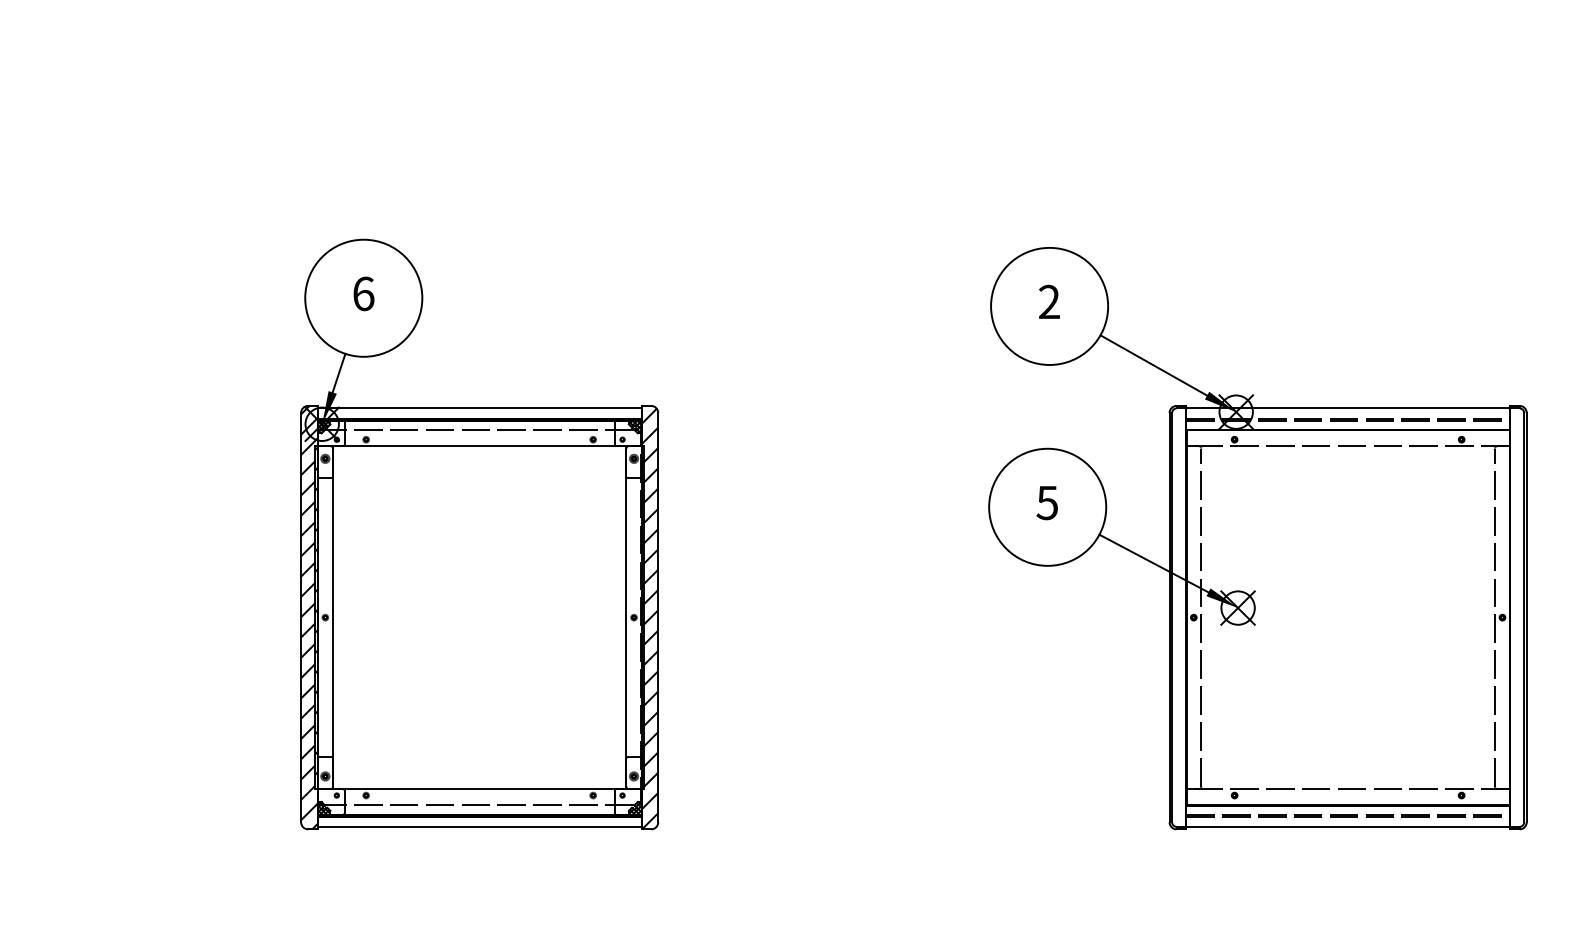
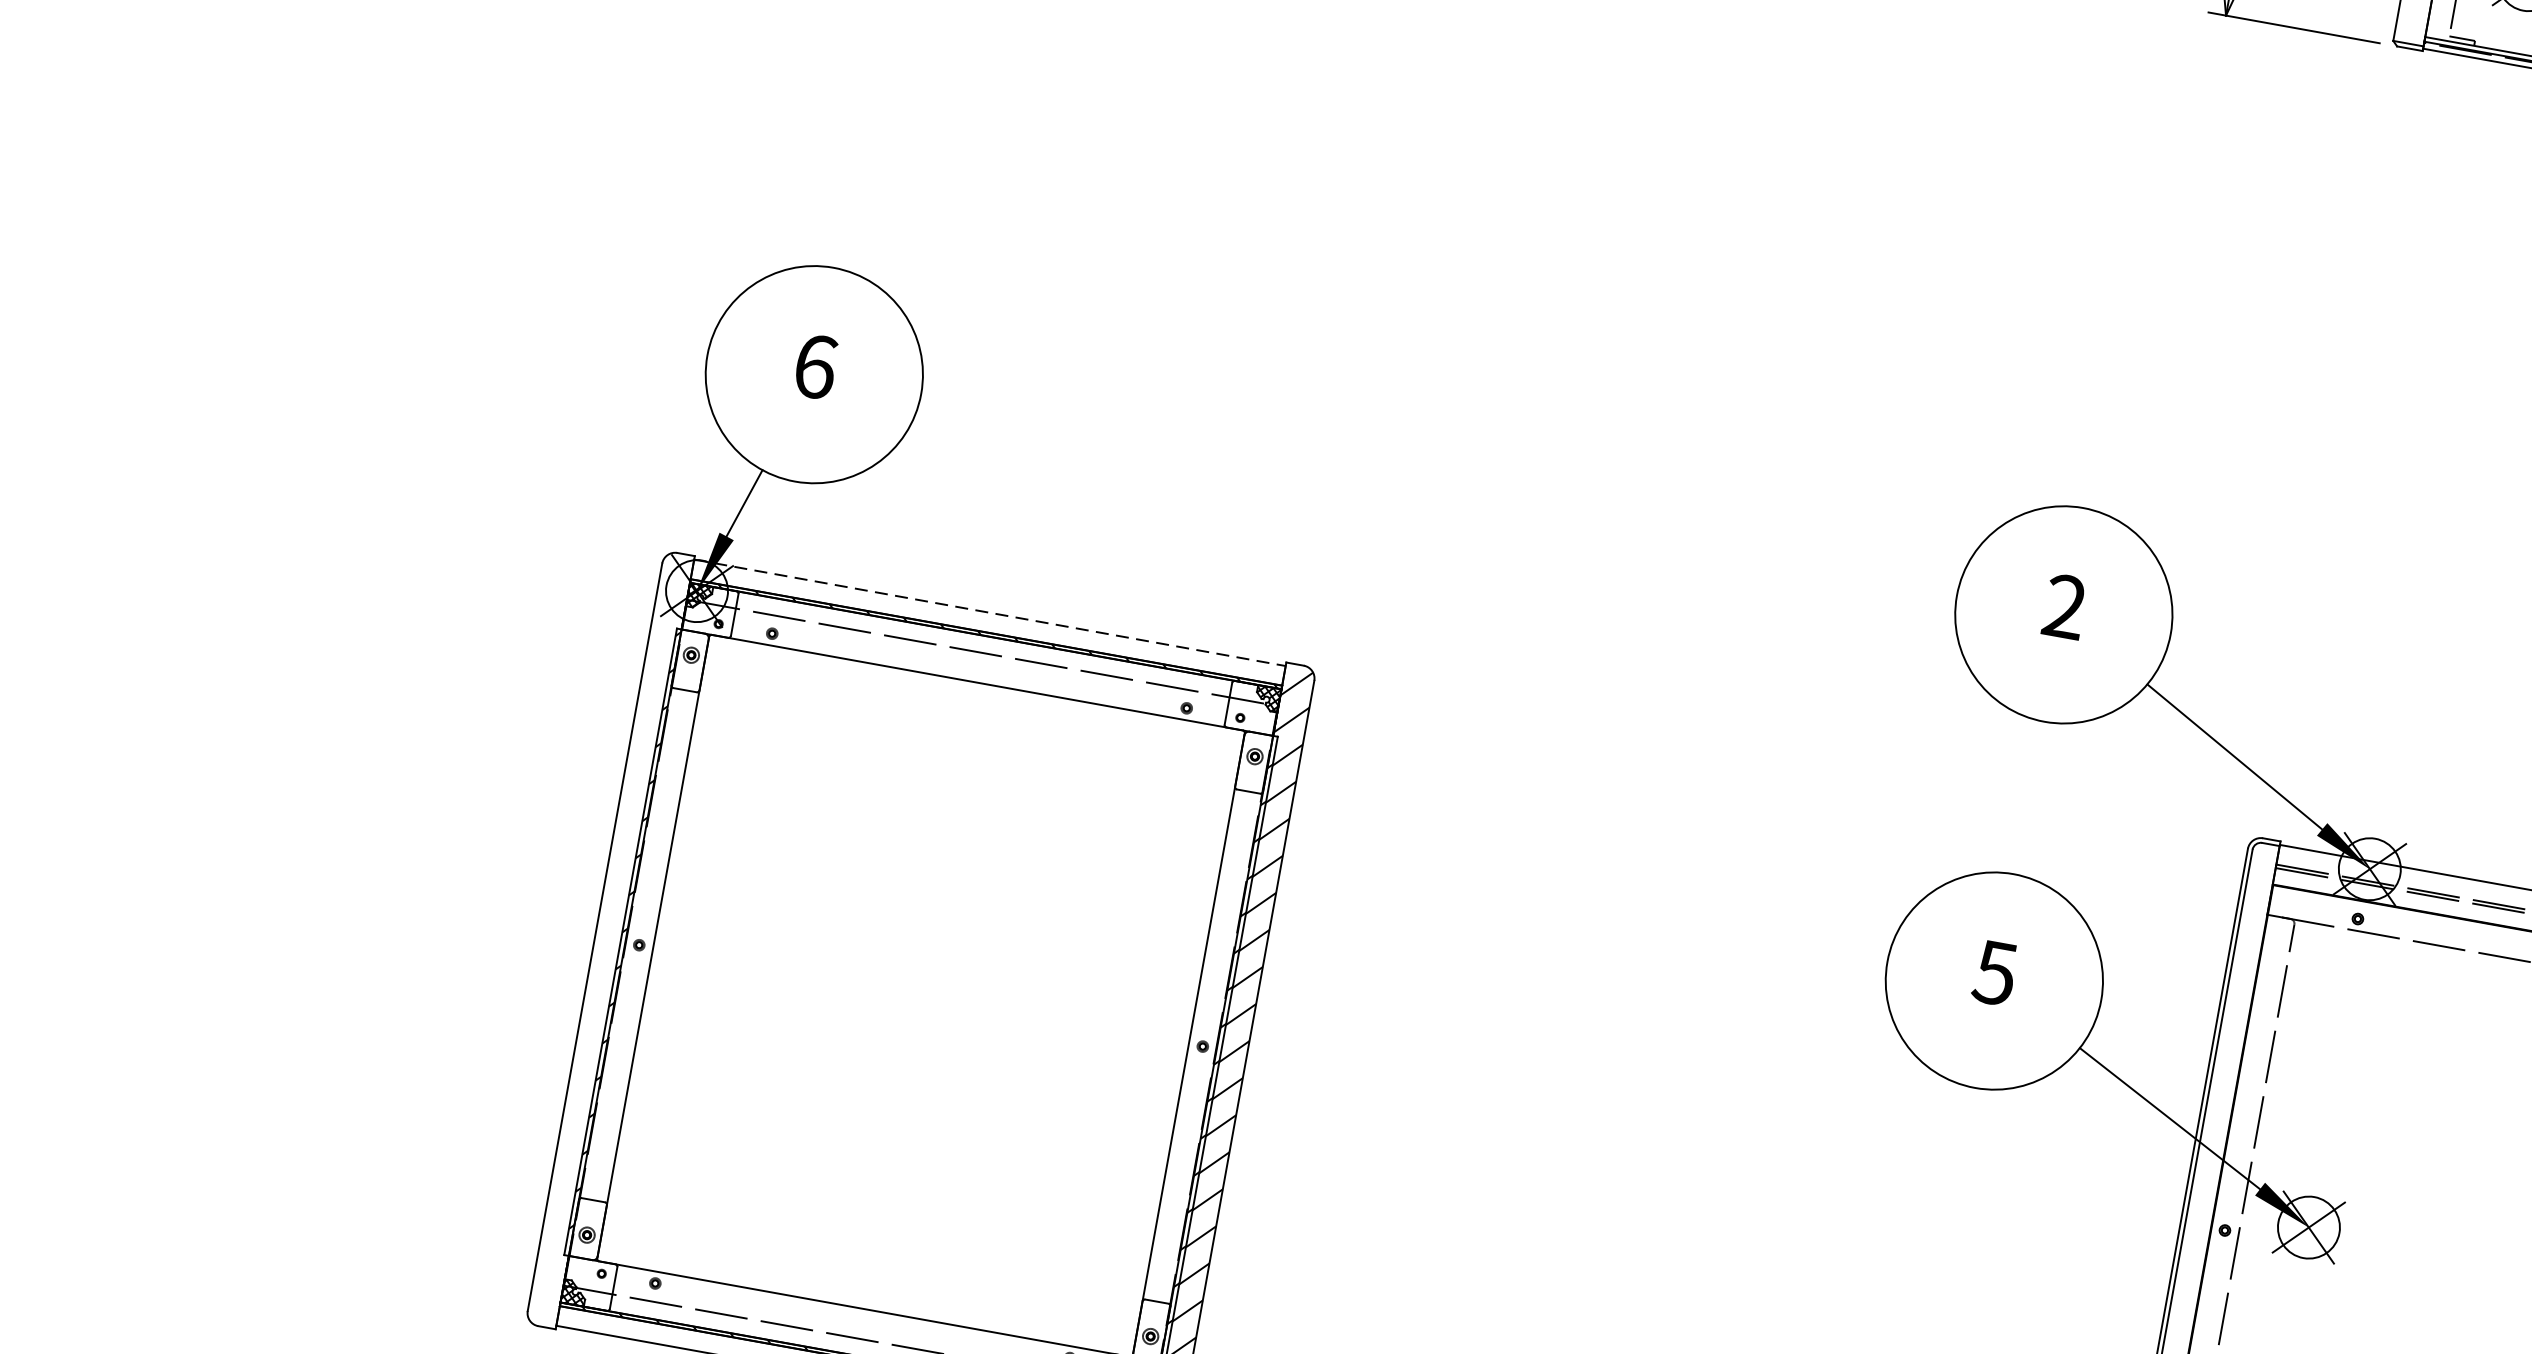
line: (479, 407) -> (989, 612), solid -> dashed
hatch: (309, 617) -> (610, 939), removed

